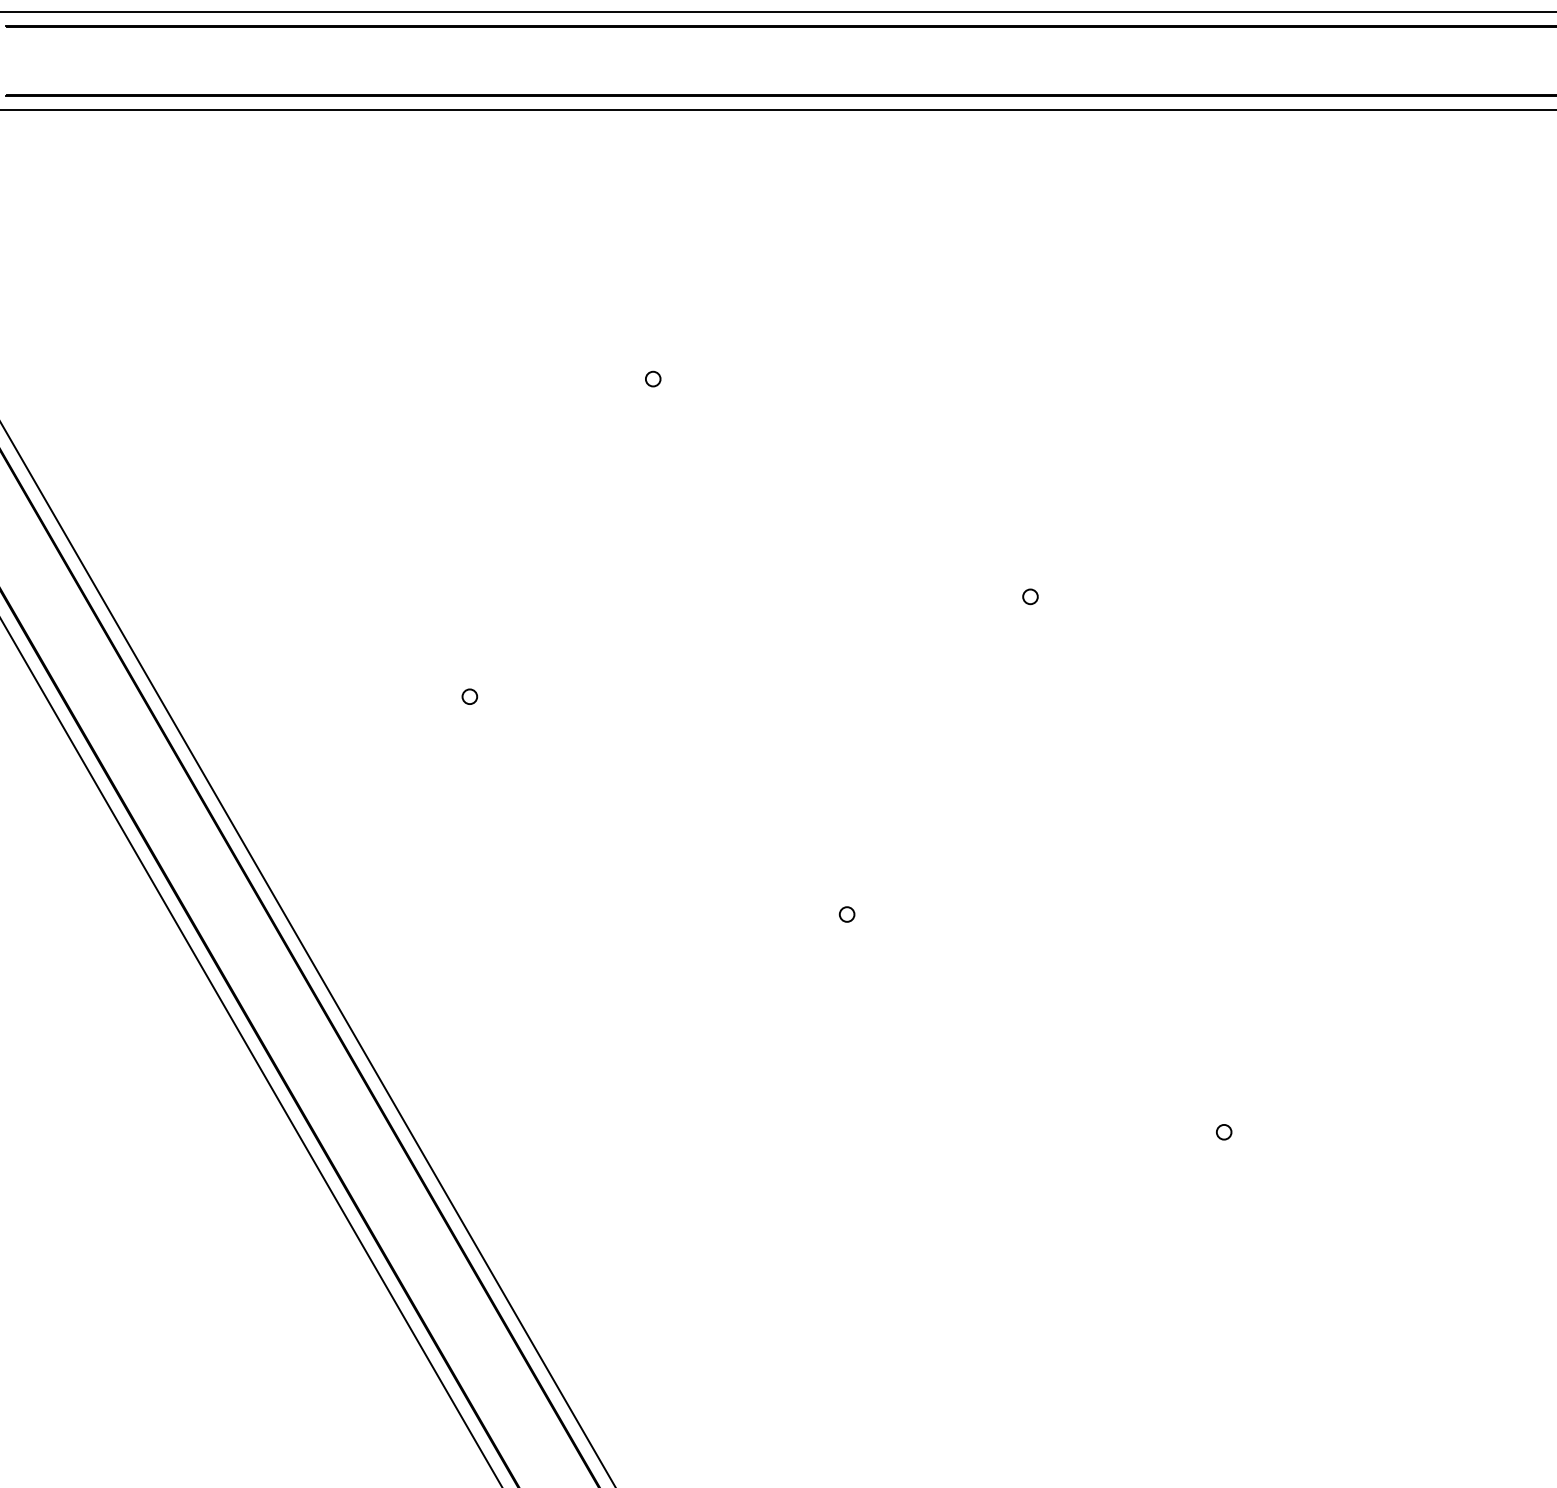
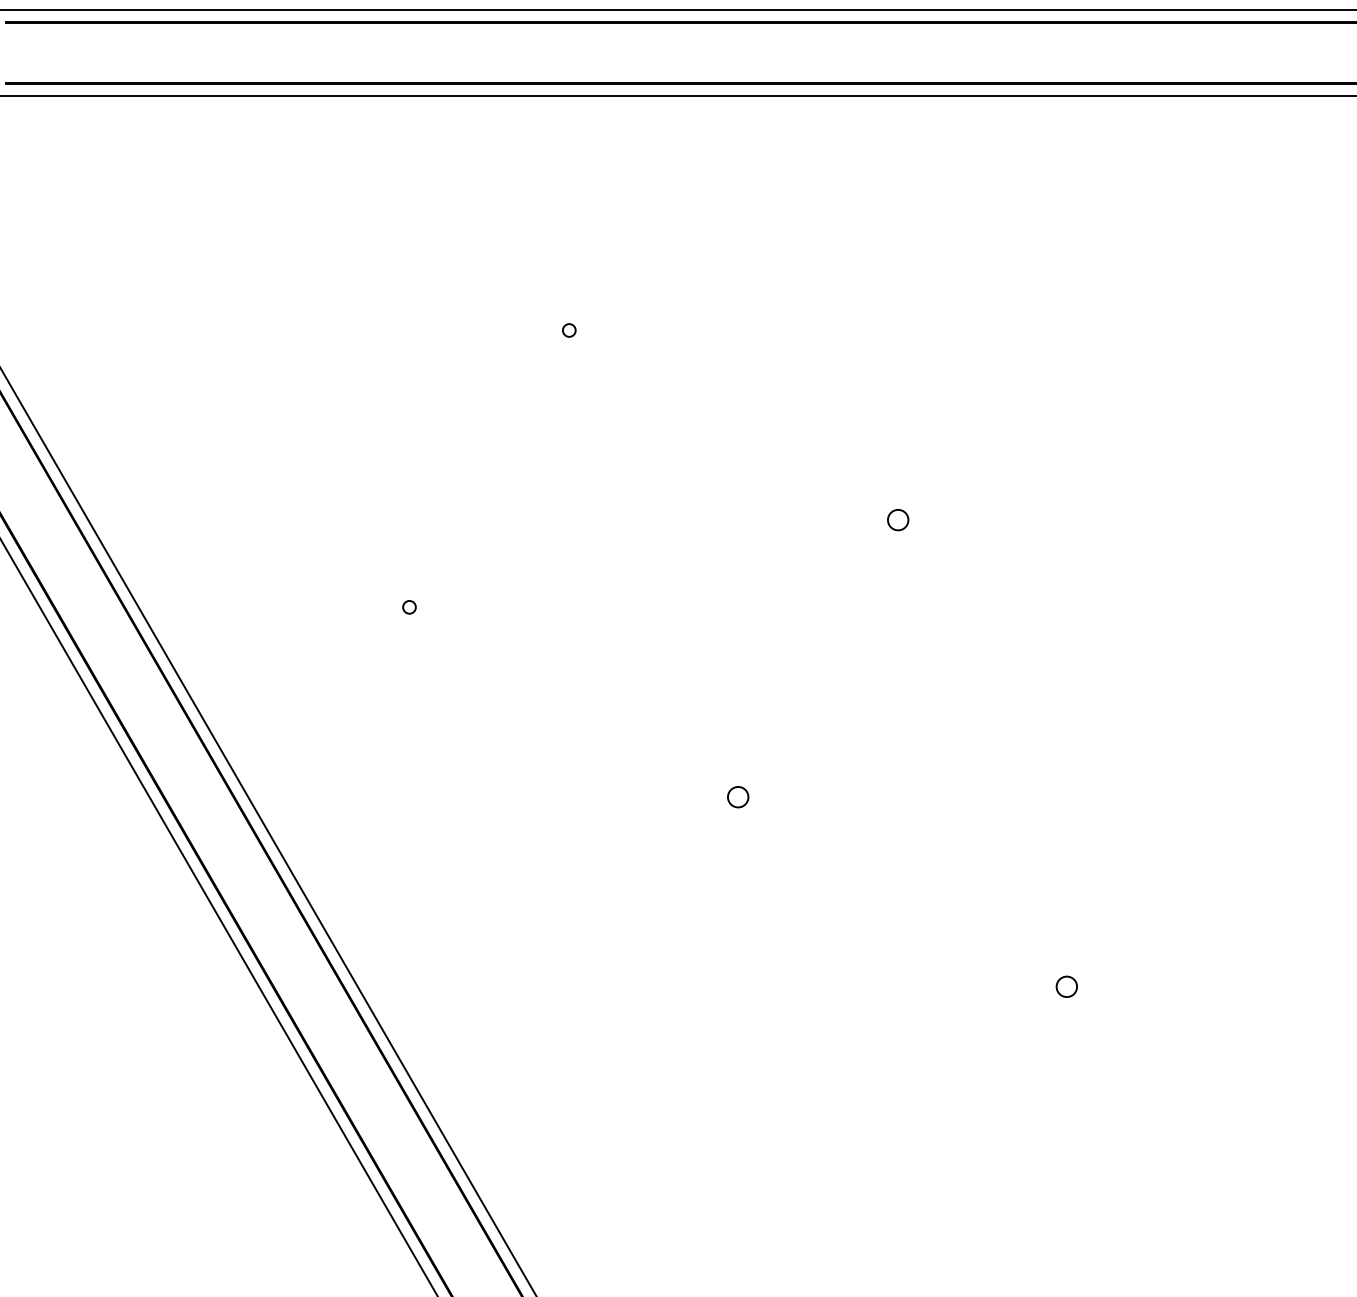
circle: (1029, 597) -> (897, 520), size x1.6
circle: (847, 913) -> (738, 796), size x1.6
circle: (1223, 1131) -> (1066, 986), size x1.6

